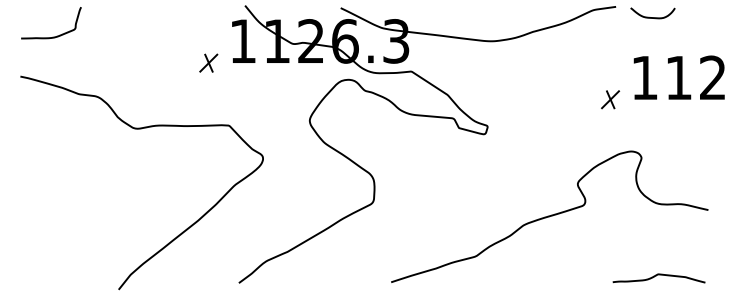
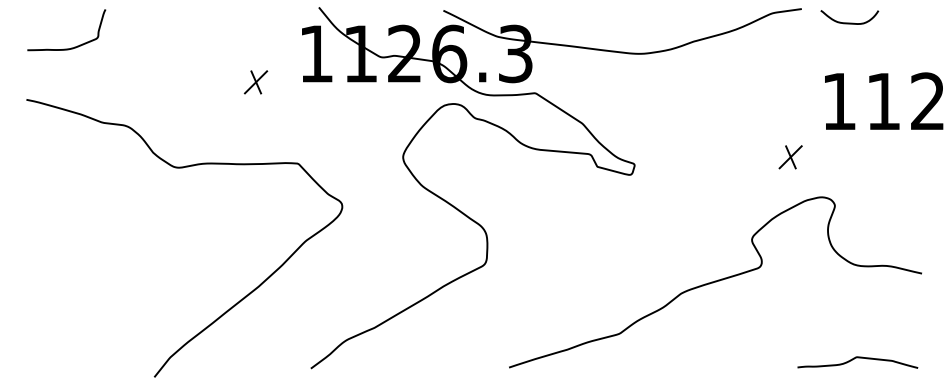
part: (208, 62) -> (255, 81), moved
part: (610, 99) -> (790, 156), moved

